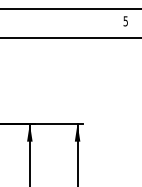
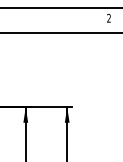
text: (125, 21) -> (108, 18), 5 -> 2

